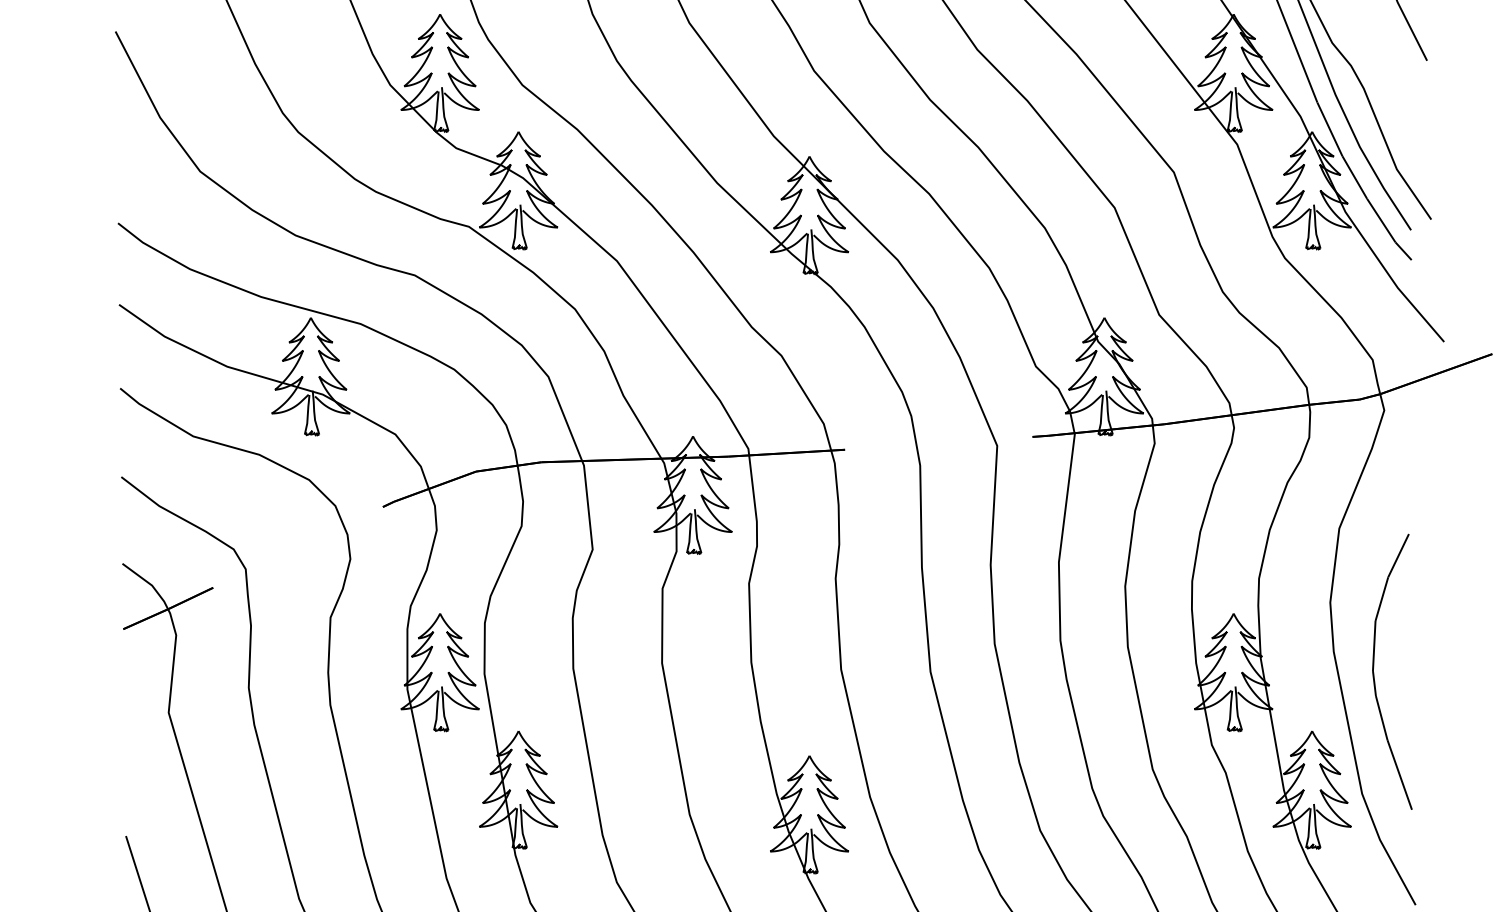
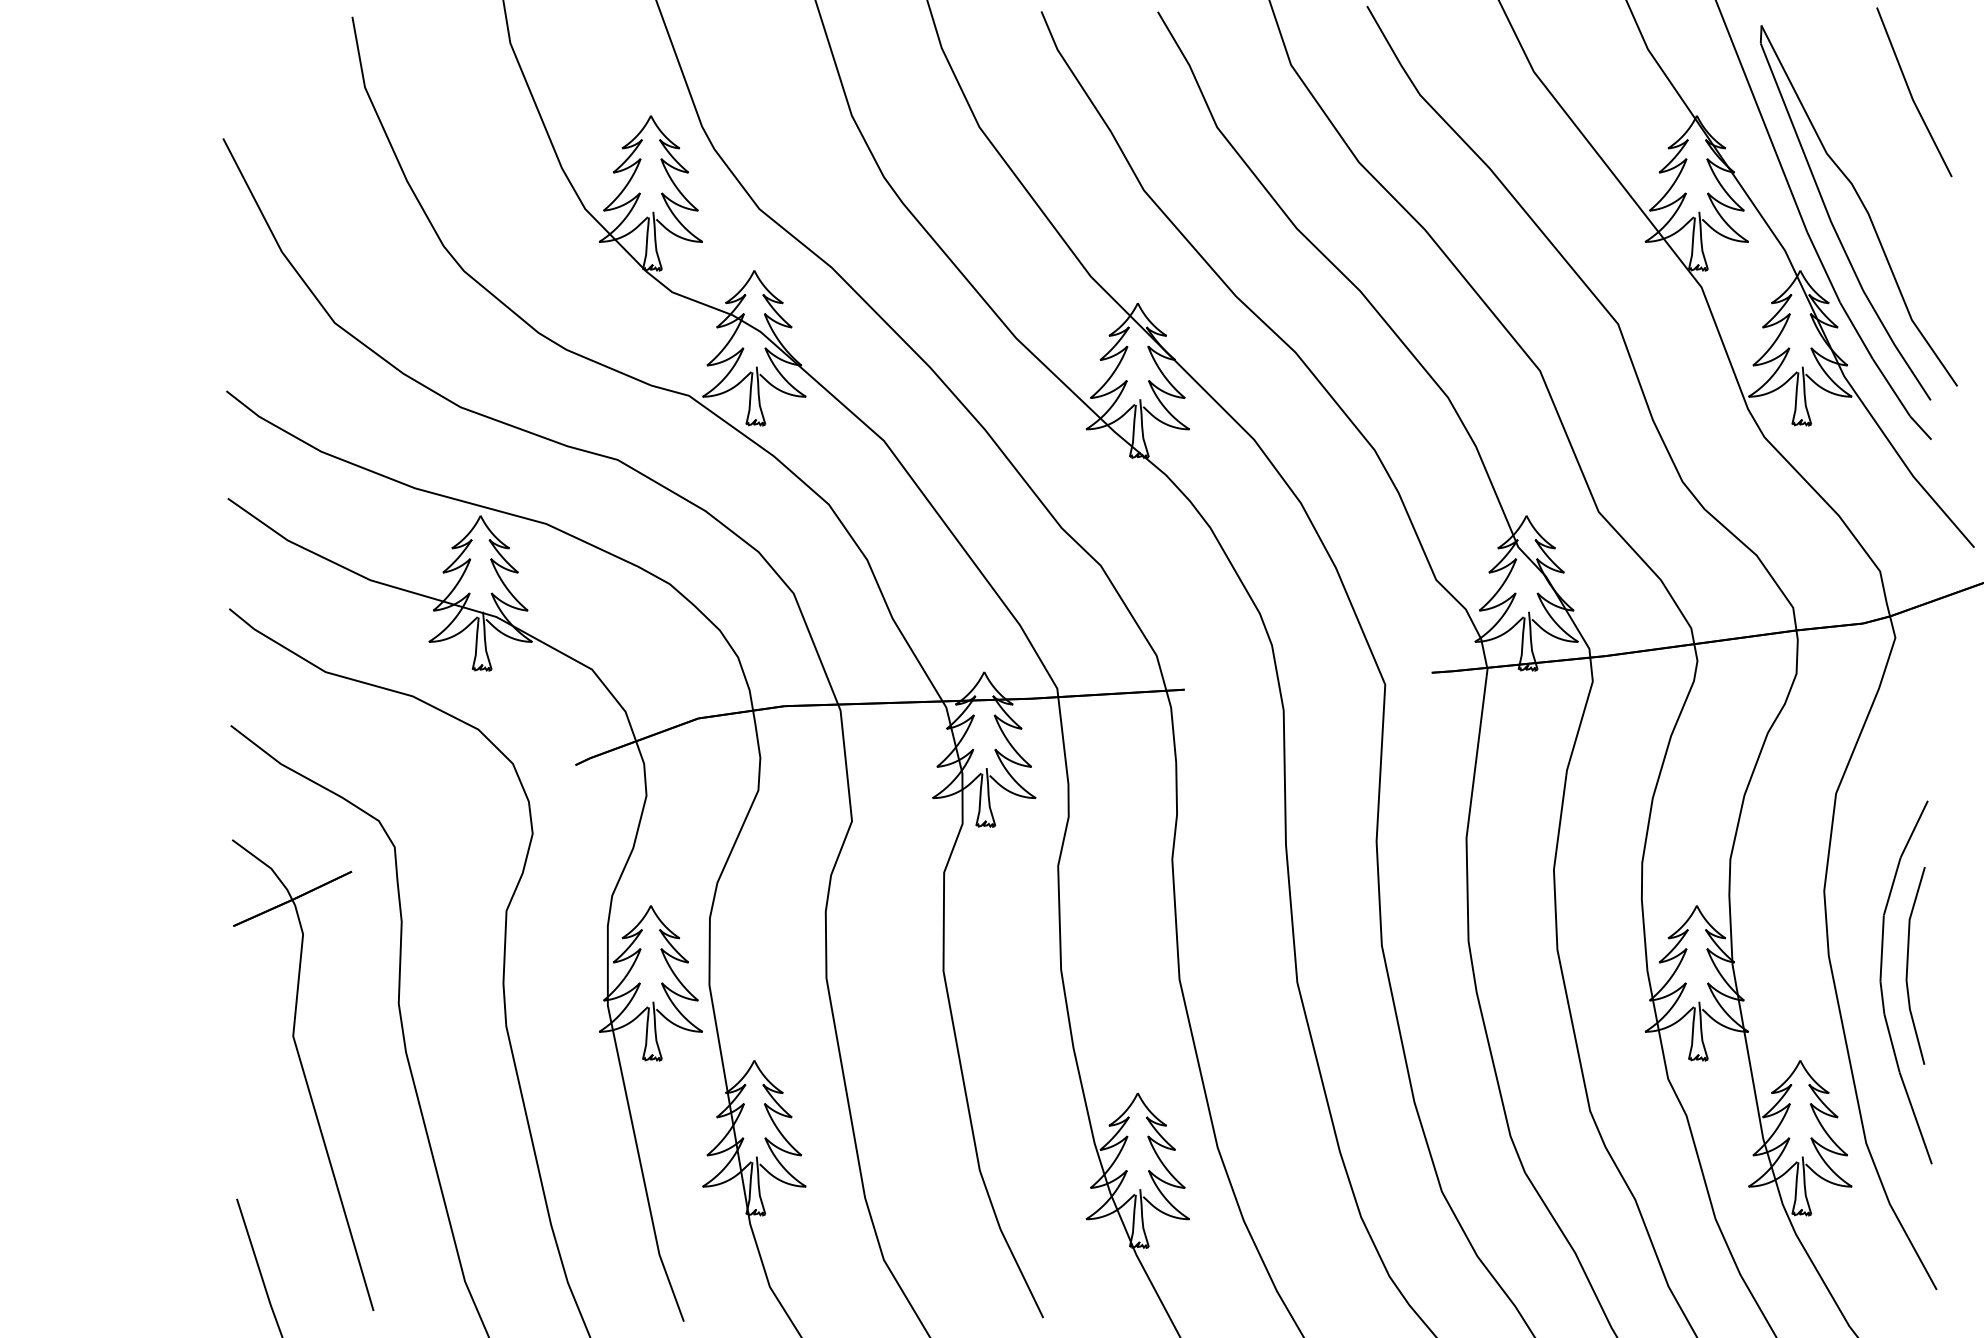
line: (1394, 659) -> (1908, 965), added

